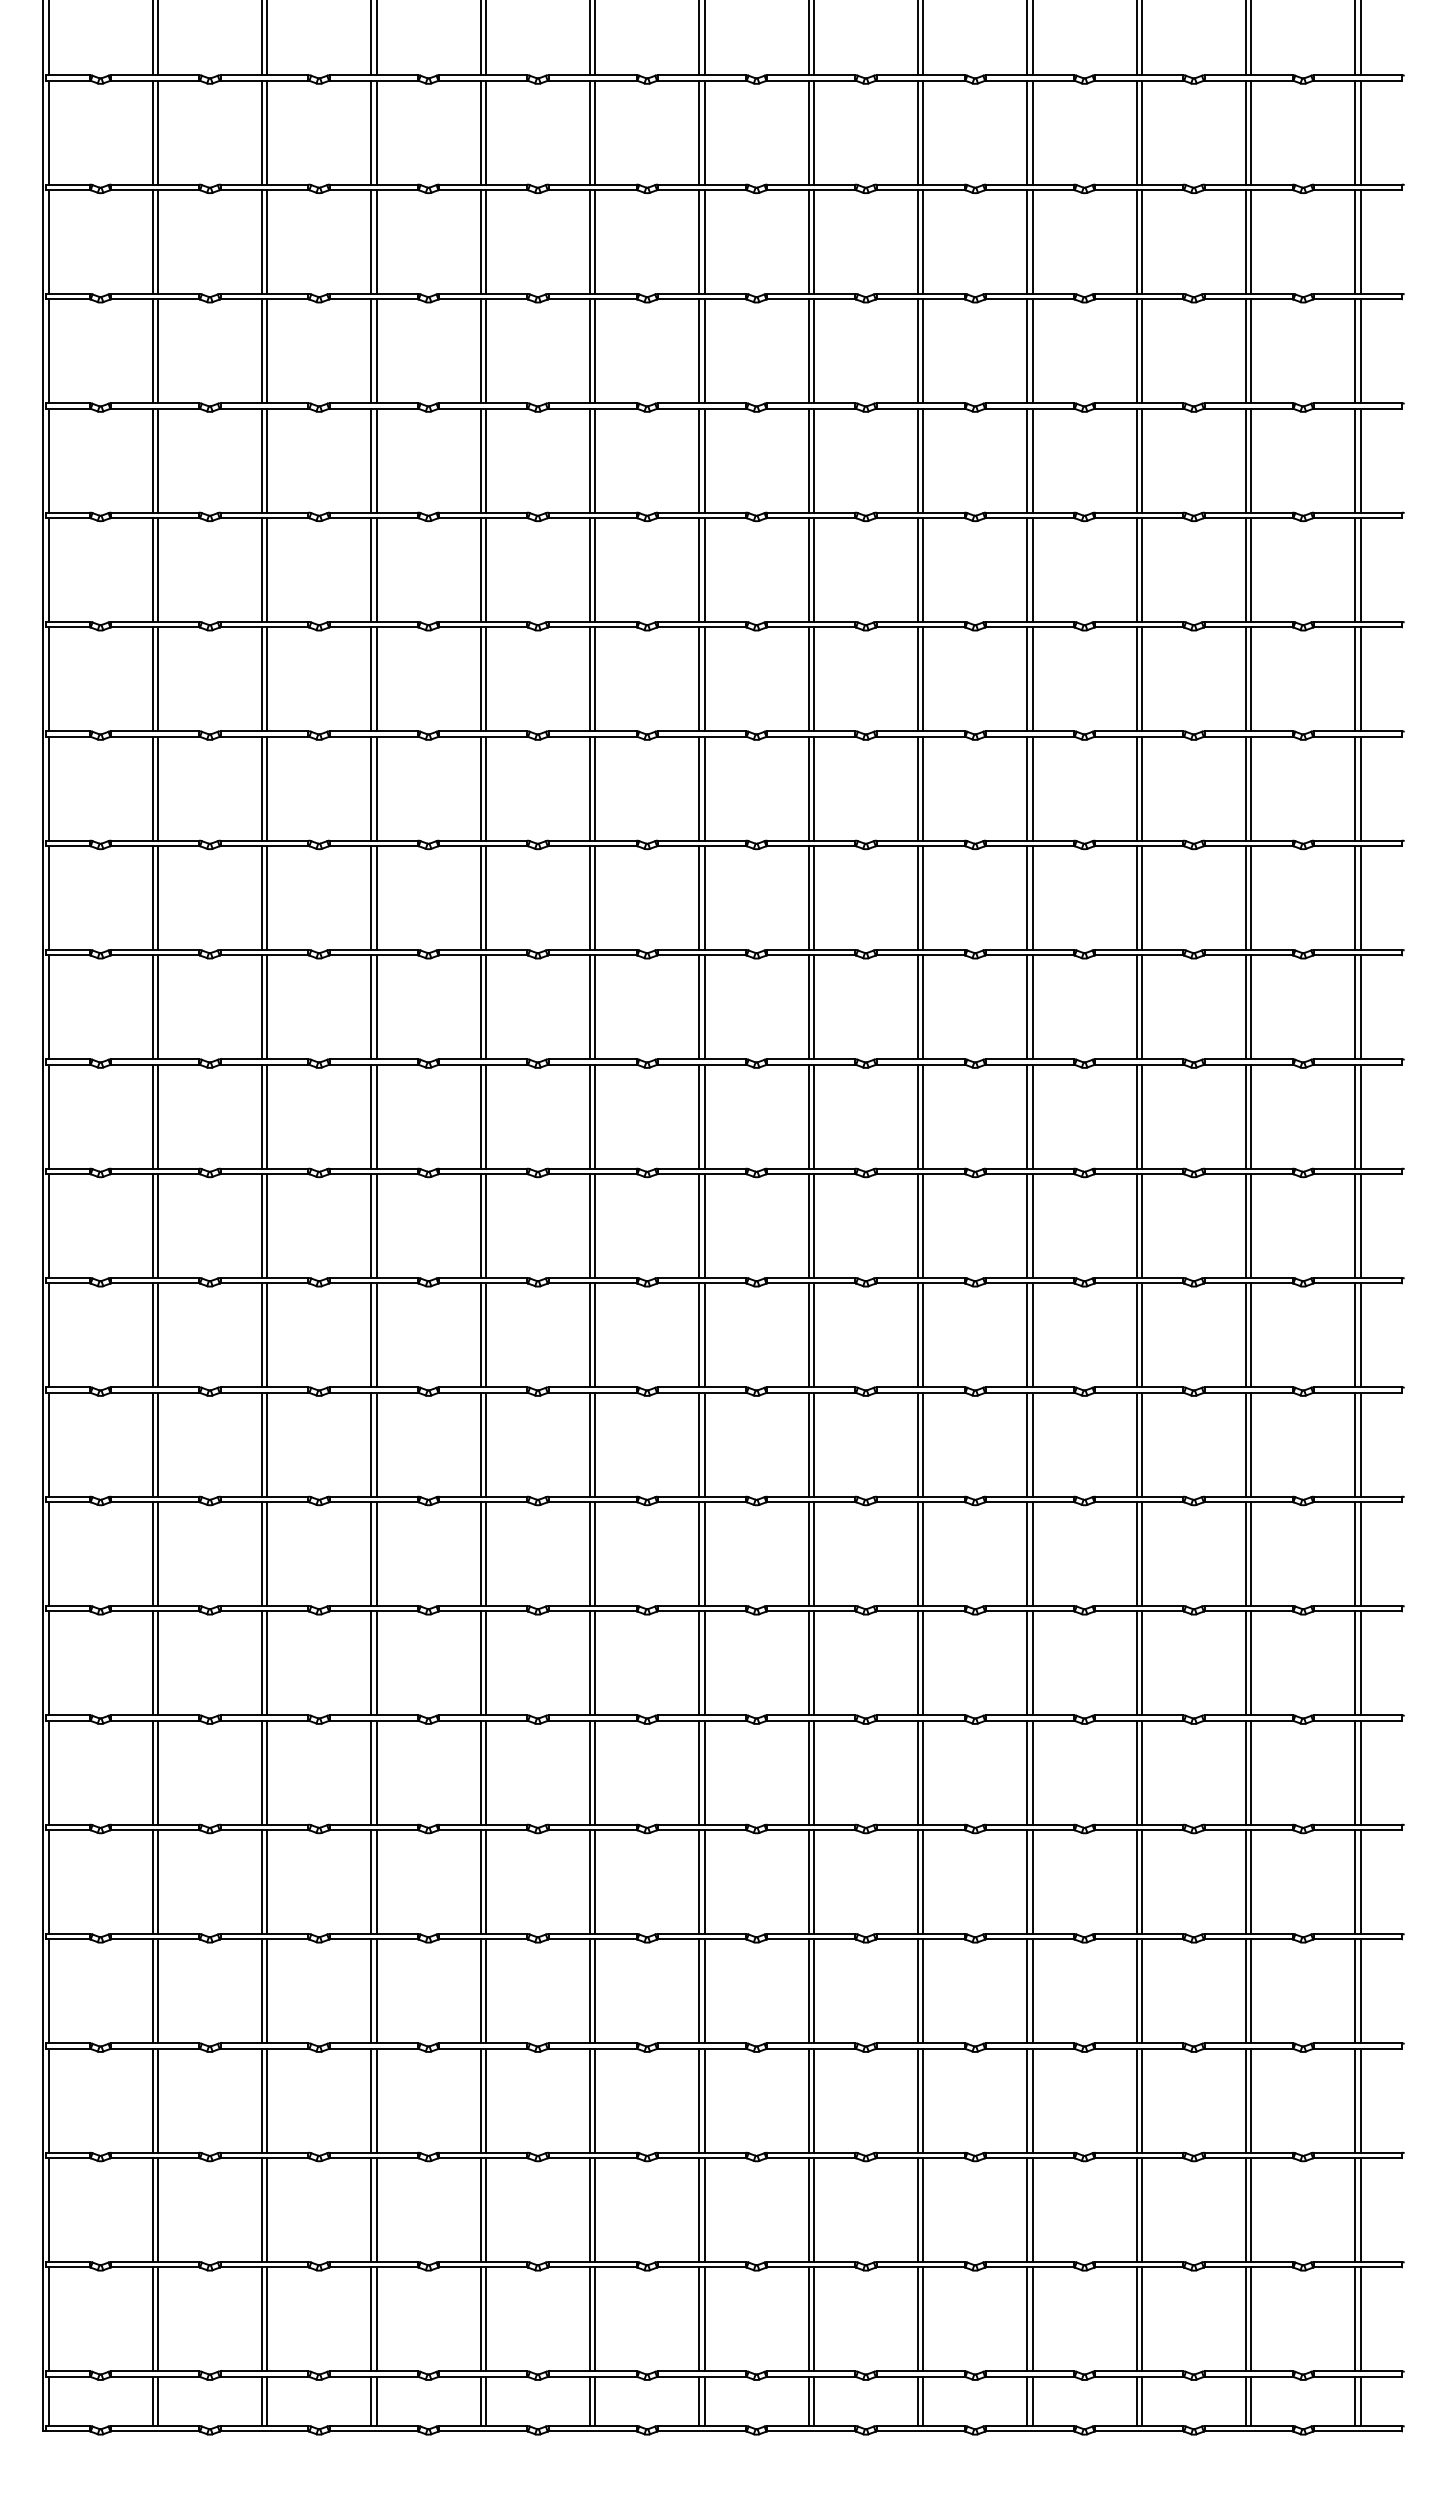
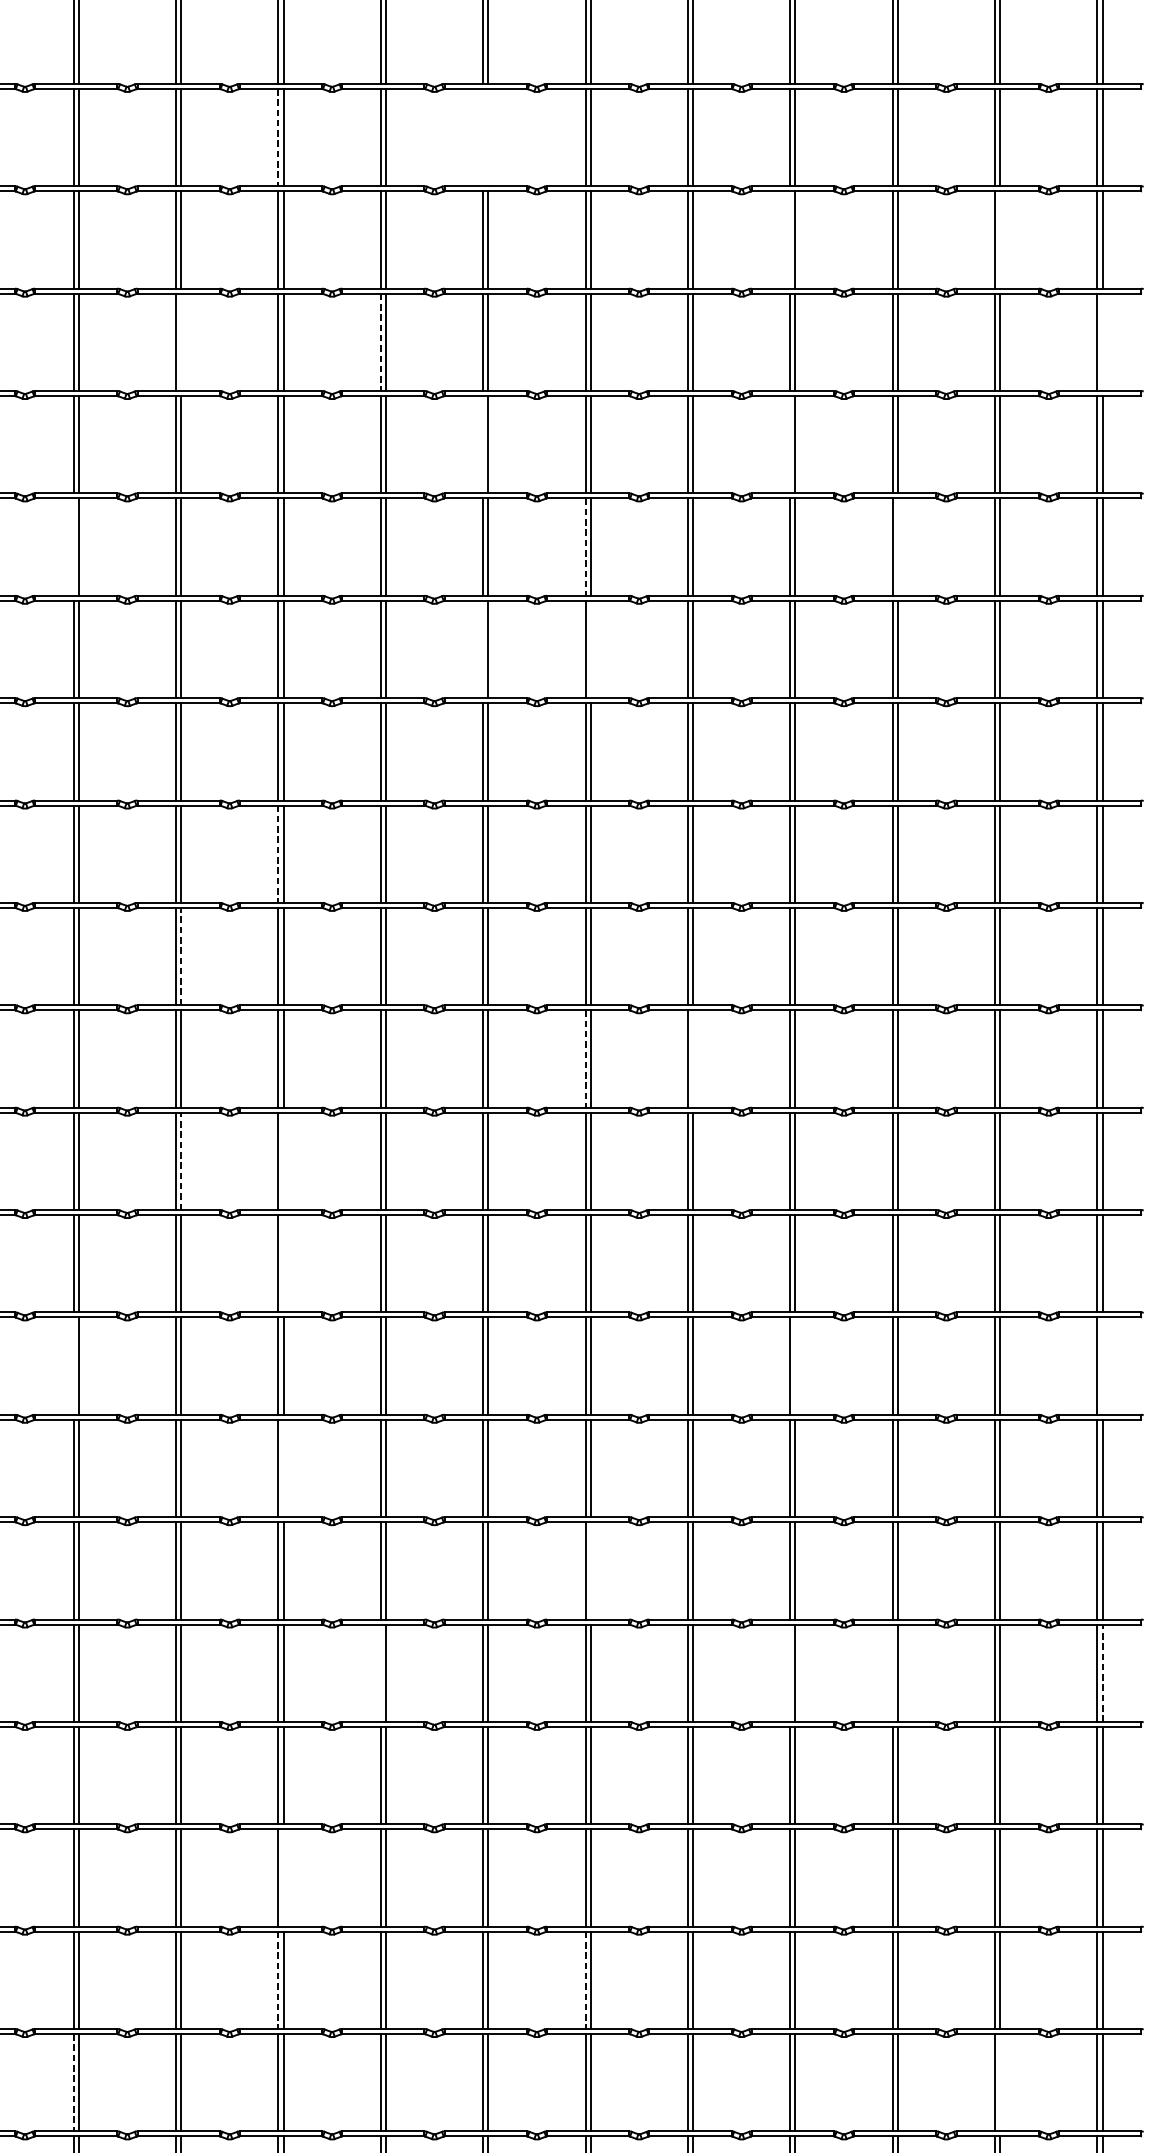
line: (480, 241) -> (278, 137), solid -> dashed
line: (699, 241) -> (483, 137), removed
line: (704, 241) -> (488, 137), removed
line: (1027, 351) -> (790, 240), removed
line: (1251, 351) -> (1000, 240), removed
line: (376, 460) -> (181, 342), removed
line: (589, 460) -> (380, 342), solid -> dashed
line: (1360, 460) -> (1102, 342), removed
line: (699, 569) -> (483, 444), removed
line: (1027, 569) -> (790, 444), removed
line: (261, 679) -> (73, 547), removed
line: (808, 679) -> (585, 547), solid -> dashed
line: (1141, 679) -> (897, 547), removed
line: (699, 788) -> (483, 649), removed
line: (813, 788) -> (590, 649), removed
line: (480, 1007) -> (278, 854), solid -> dashed
line: (376, 1116) -> (181, 956), solid -> dashed
line: (808, 1226) -> (585, 1059), solid -> dashed
line: (923, 1226) -> (693, 1059), removed
line: (376, 1335) -> (181, 1161), solid -> dashed
line: (485, 1335) -> (283, 1161), removed
line: (485, 1444) -> (283, 1263), removed
line: (261, 1554) -> (73, 1366), removed
line: (1032, 1554) -> (795, 1366), removed
line: (1360, 1554) -> (1102, 1366), removed
line: (485, 1663) -> (283, 1468), removed
line: (813, 1772) -> (590, 1570), removed
line: (589, 1882) -> (380, 1673), removed
line: (1027, 1882) -> (790, 1673), removed
line: (1136, 1882) -> (892, 1673), removed
line: (1360, 1882) -> (1102, 1673), solid -> dashed
line: (485, 2100) -> (283, 1877), removed
line: (480, 2210) -> (278, 1980), solid -> dashed
line: (808, 2210) -> (585, 1980), solid -> dashed
line: (261, 2319) -> (73, 2082), solid -> dashed
line: (1251, 2319) -> (1000, 2082), removed

